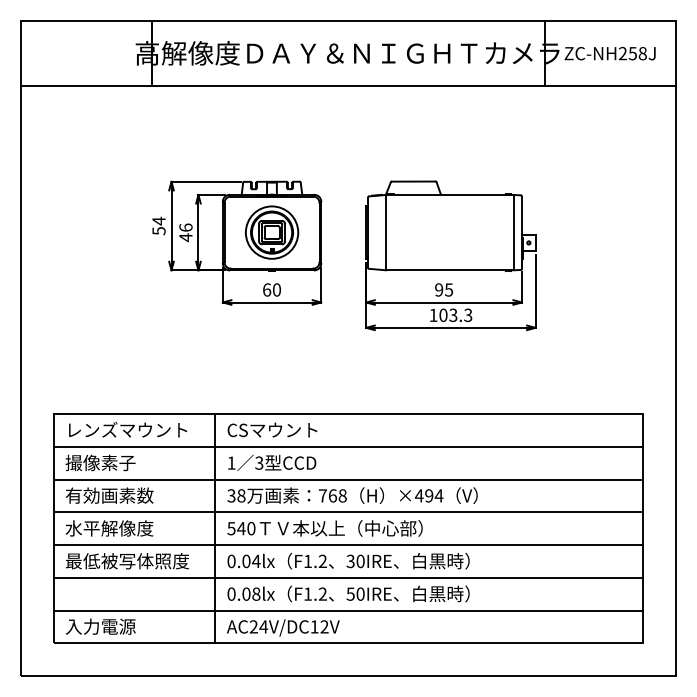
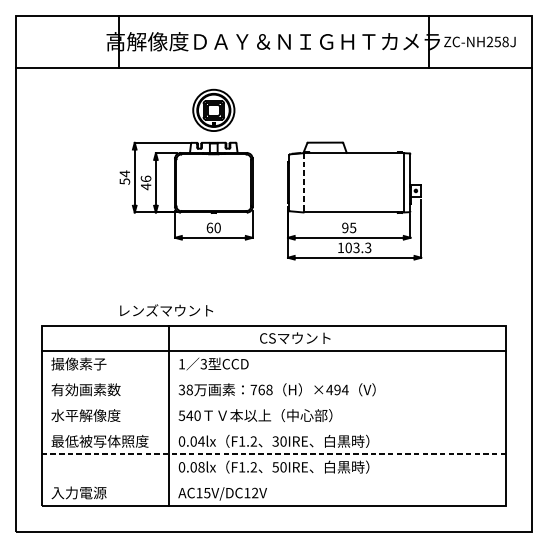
part: (272, 232) -> (214, 110), moved
line: (385, 232) -> (303, 182), solid -> dashed
text: (127, 429) -> (166, 310), moved
text: (272, 429) -> (295, 337), moved
line: (348, 479) -> (274, 377), removed
line: (348, 512) -> (274, 403), removed
line: (348, 545) -> (274, 429), removed
line: (348, 577) -> (274, 454), solid -> dashed
line: (348, 610) -> (274, 480), removed
text: (258, 626) -> (203, 492), AC24V/DC12V -> AC15V/DC12V

